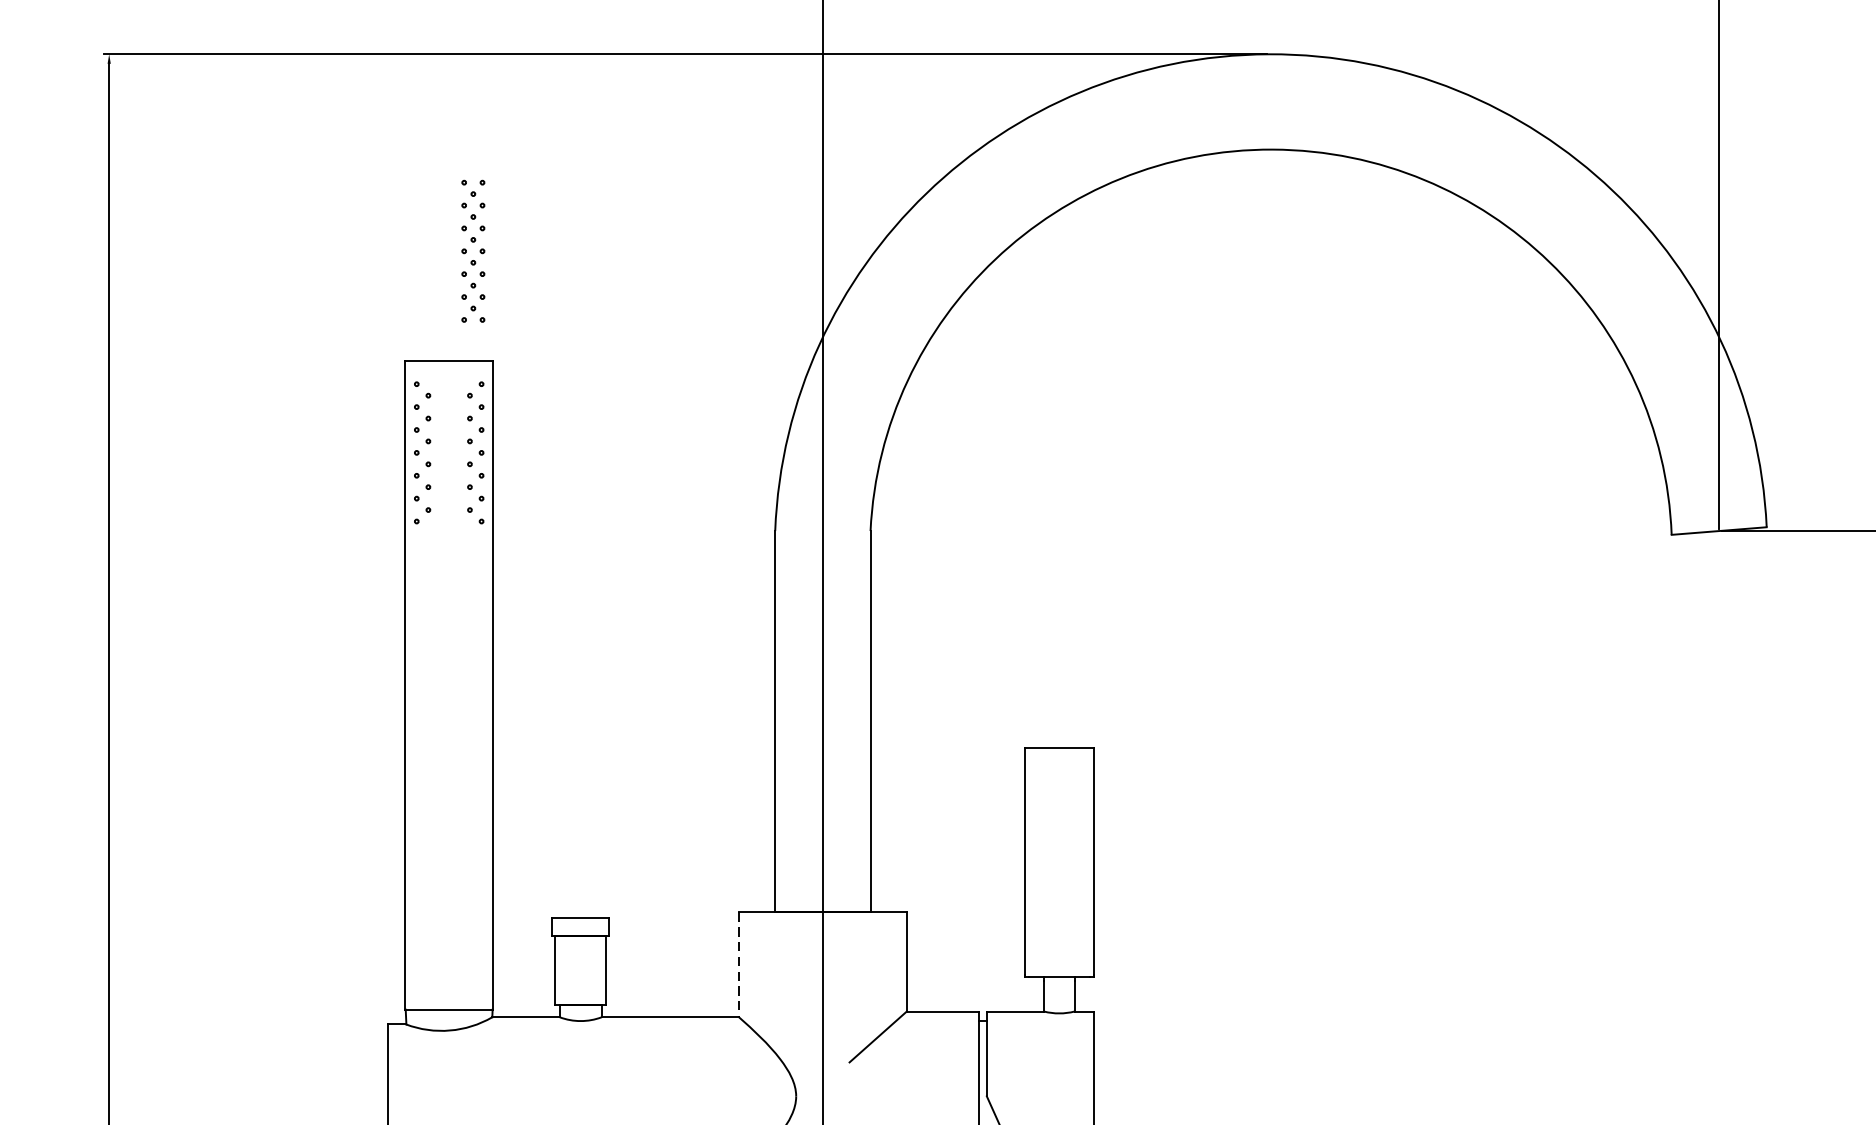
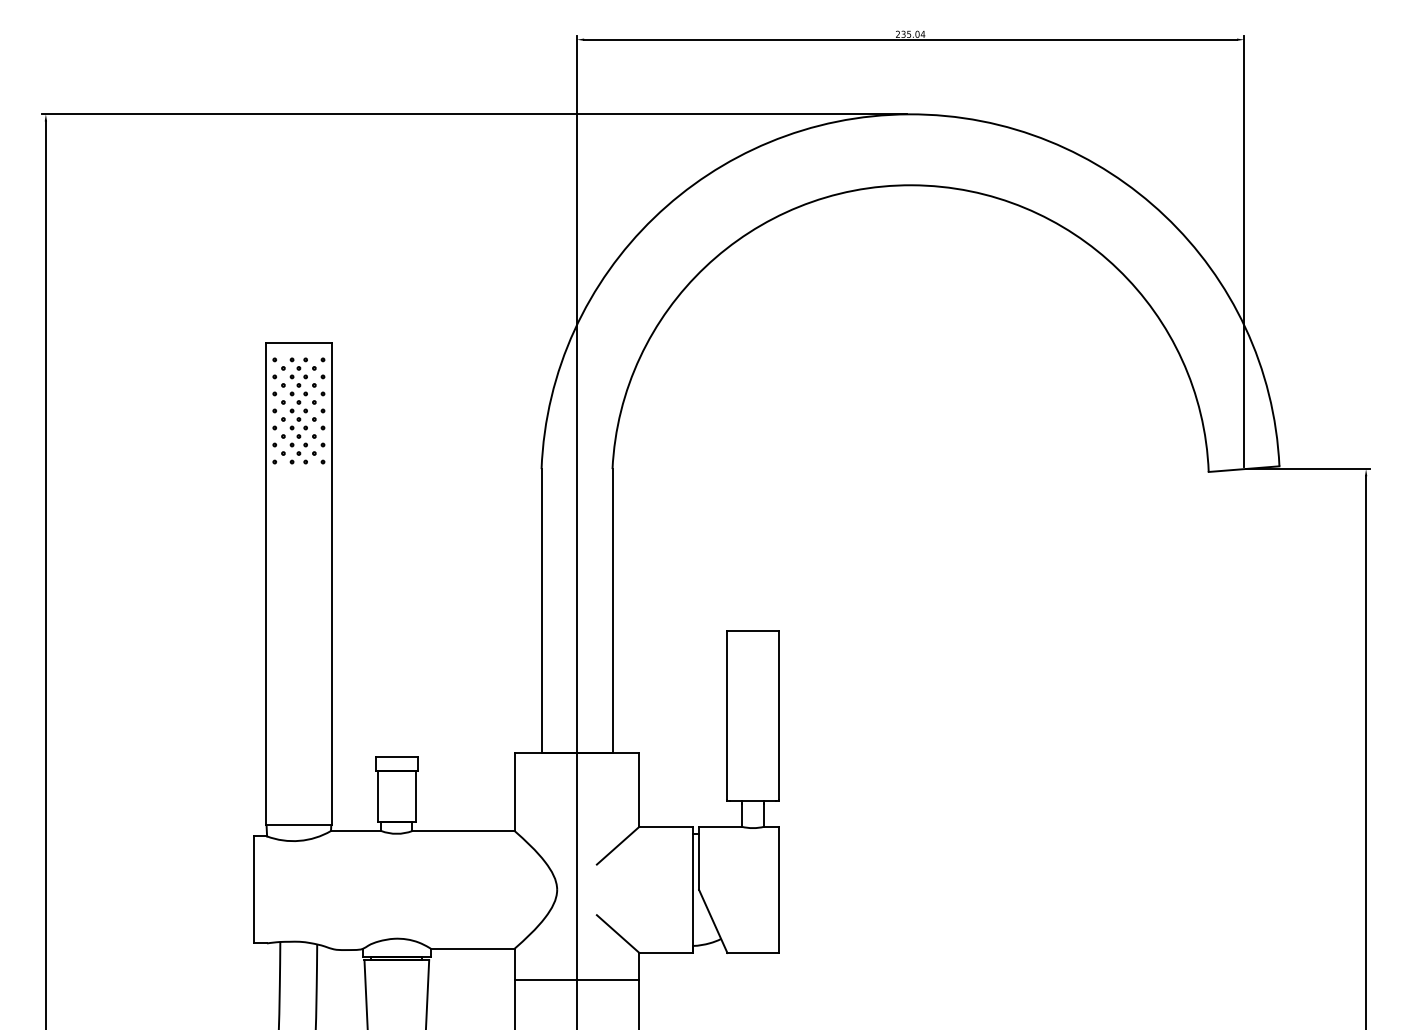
part: (472, 250) -> (298, 410), moved
line: (738, 965) -> (514, 792), dashed -> solid

